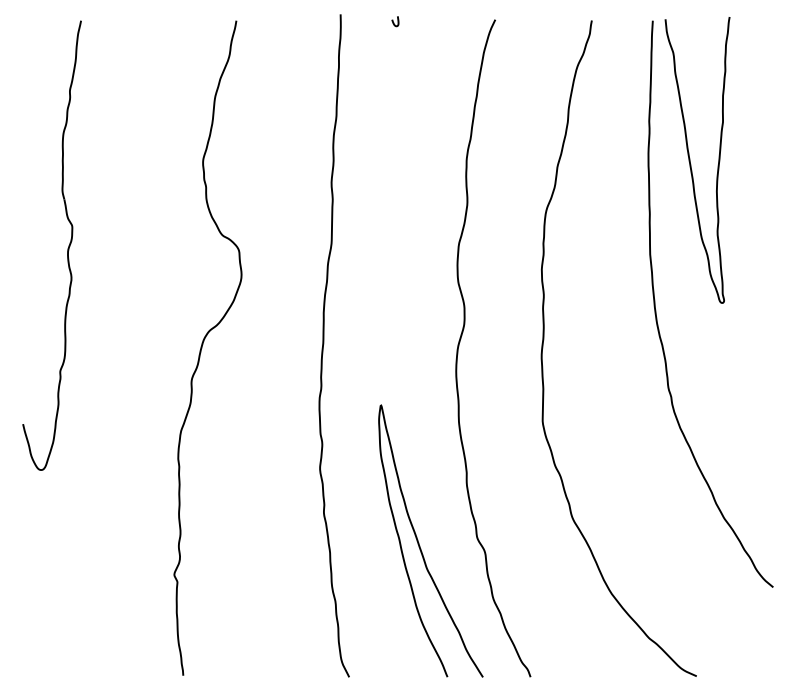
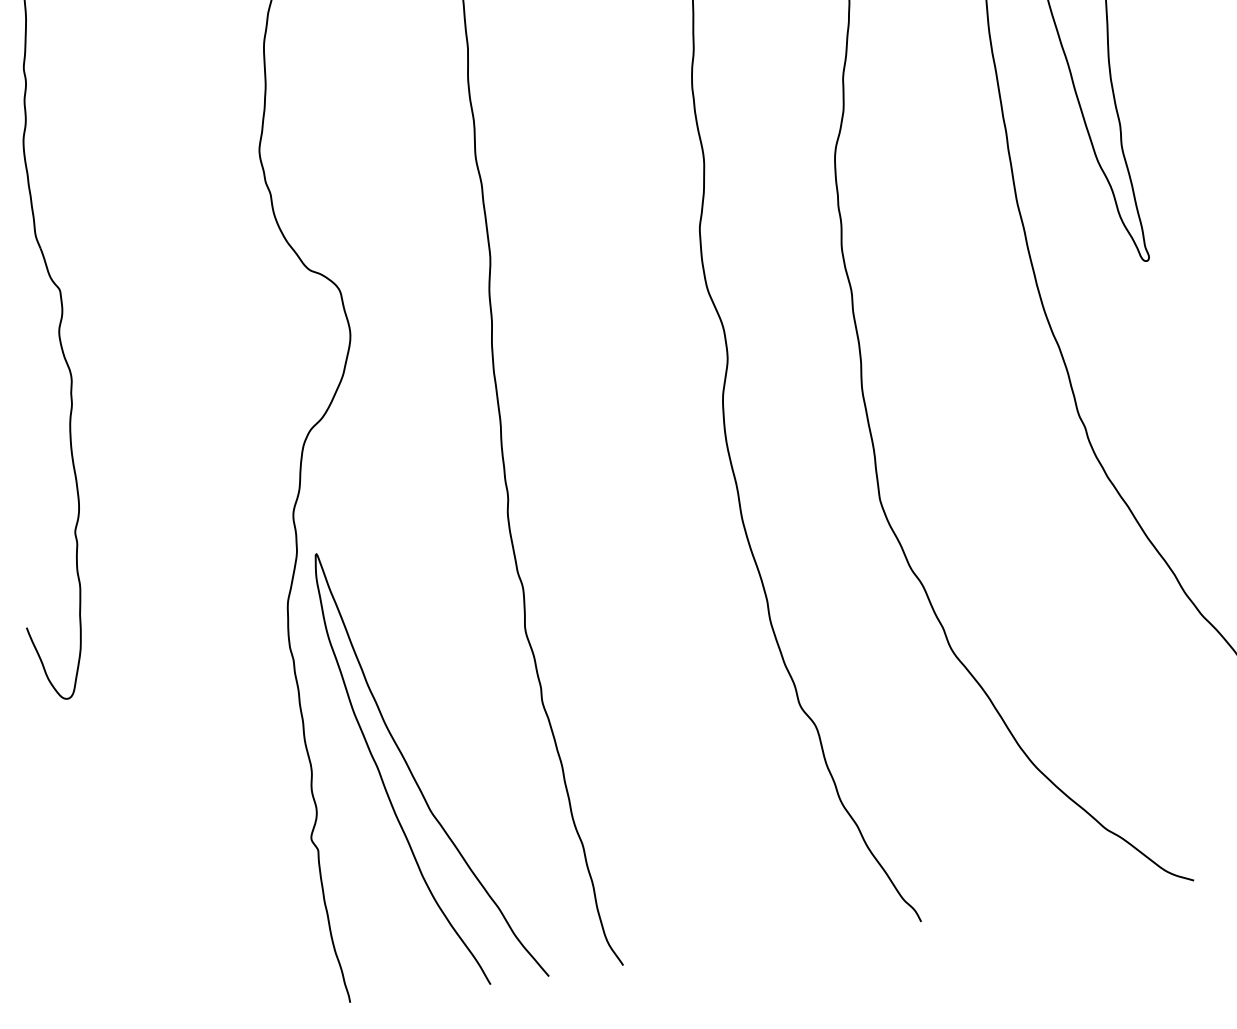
curve: (419, 542) -> (412, 770), moved

